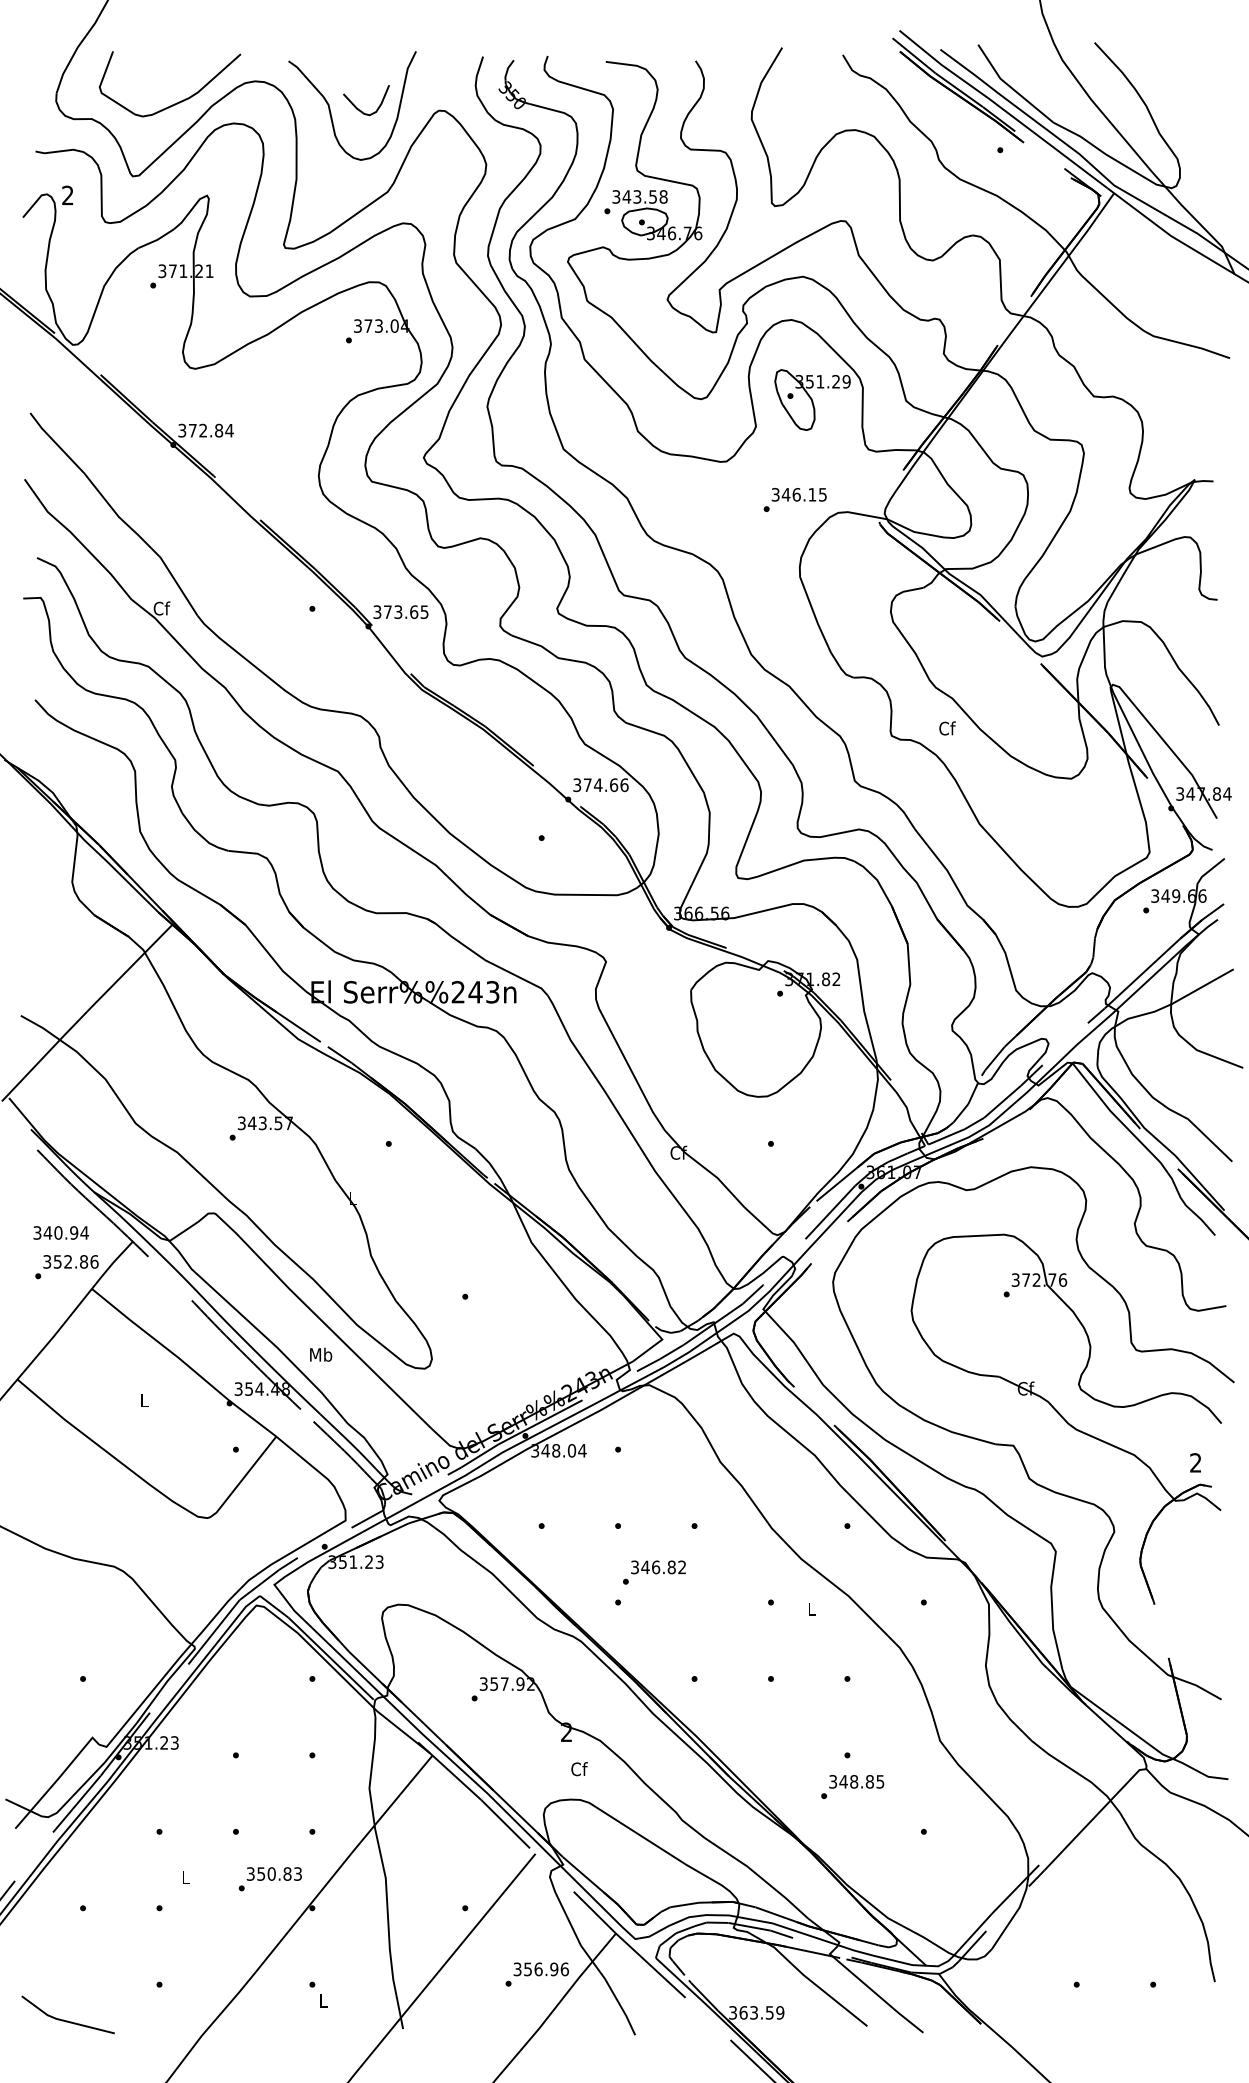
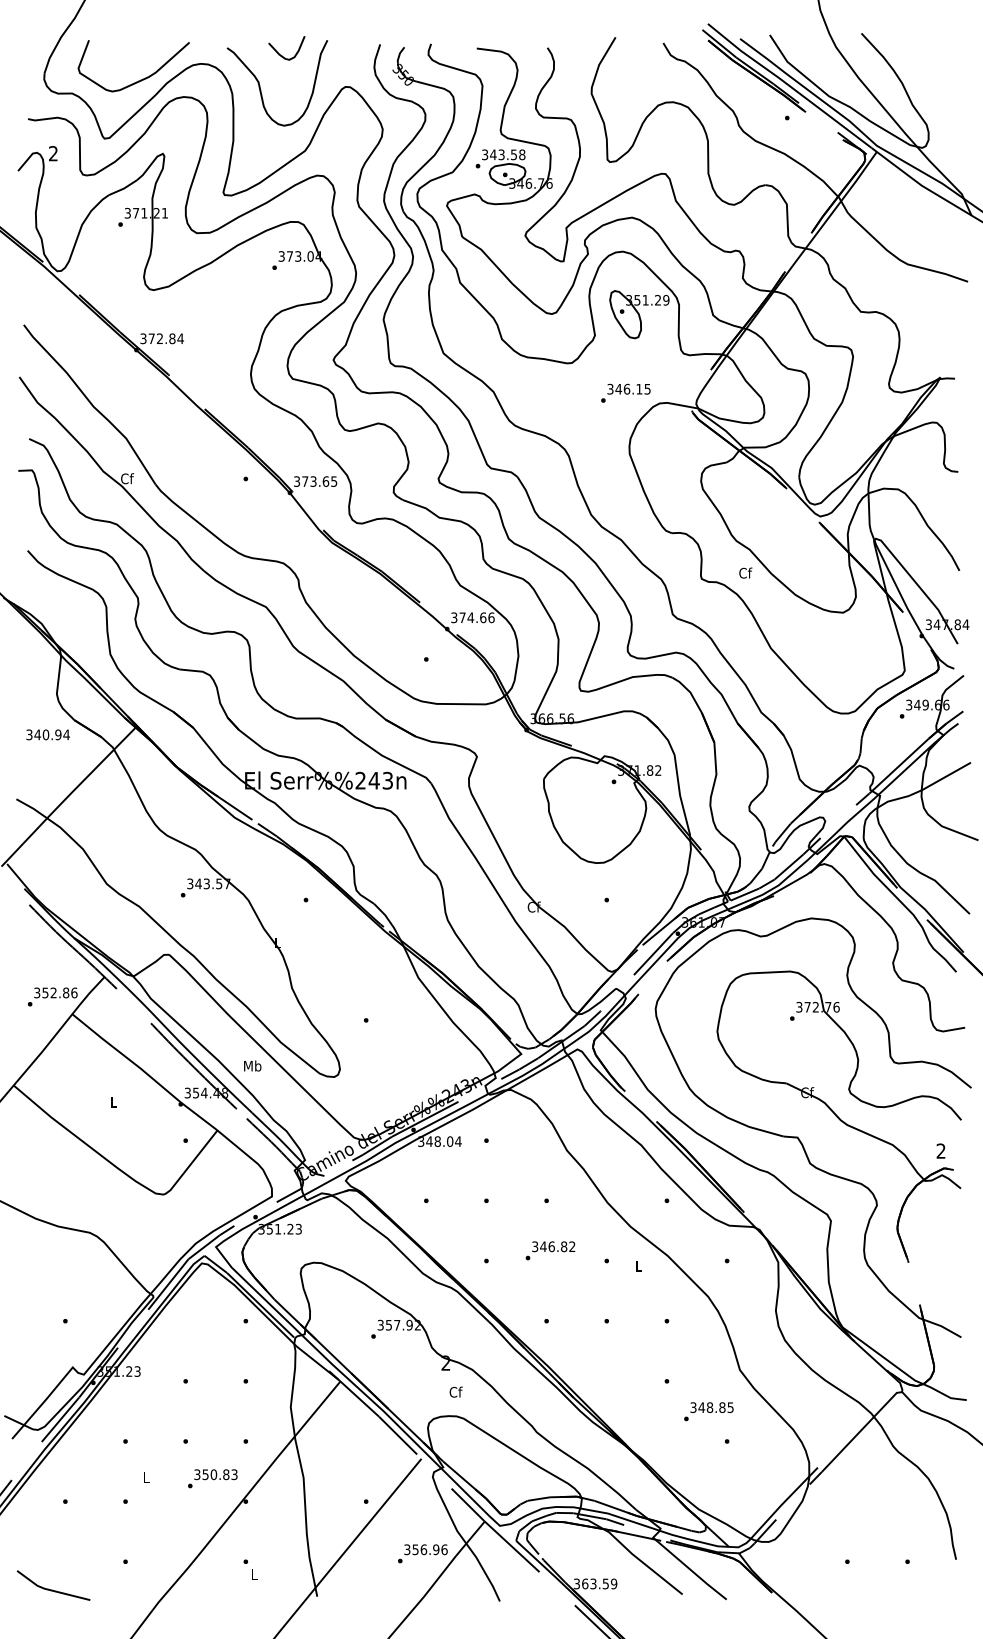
curve: (360, 109) -> (282, 55), moved
text: (60, 1232) -> (47, 734), moved
text: (654, 1572) -> (550, 1250), moved
text: (852, 1786) -> (708, 1411), moved

